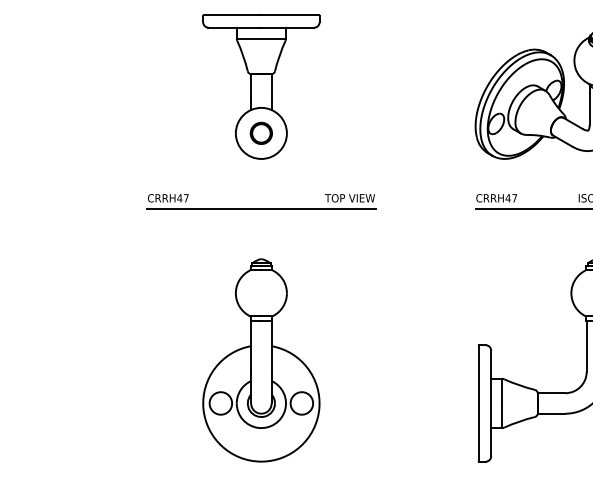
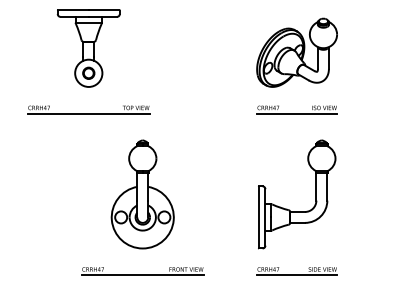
part: (260, 111) -> (88, 61), moved

